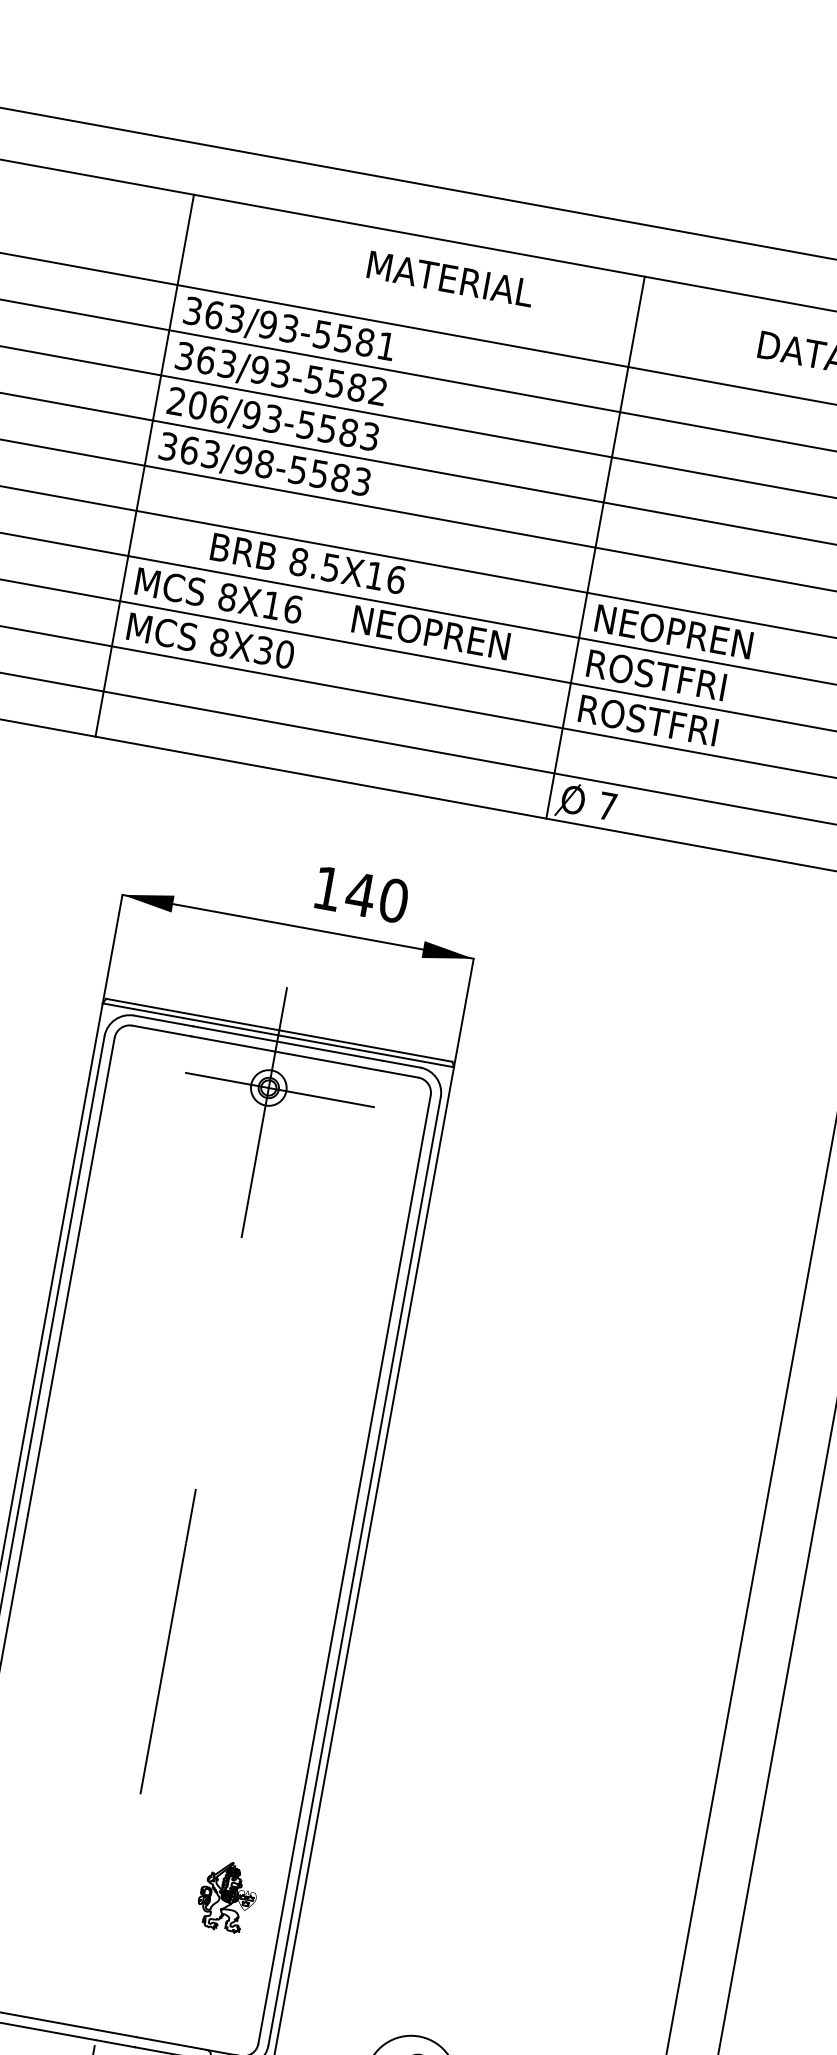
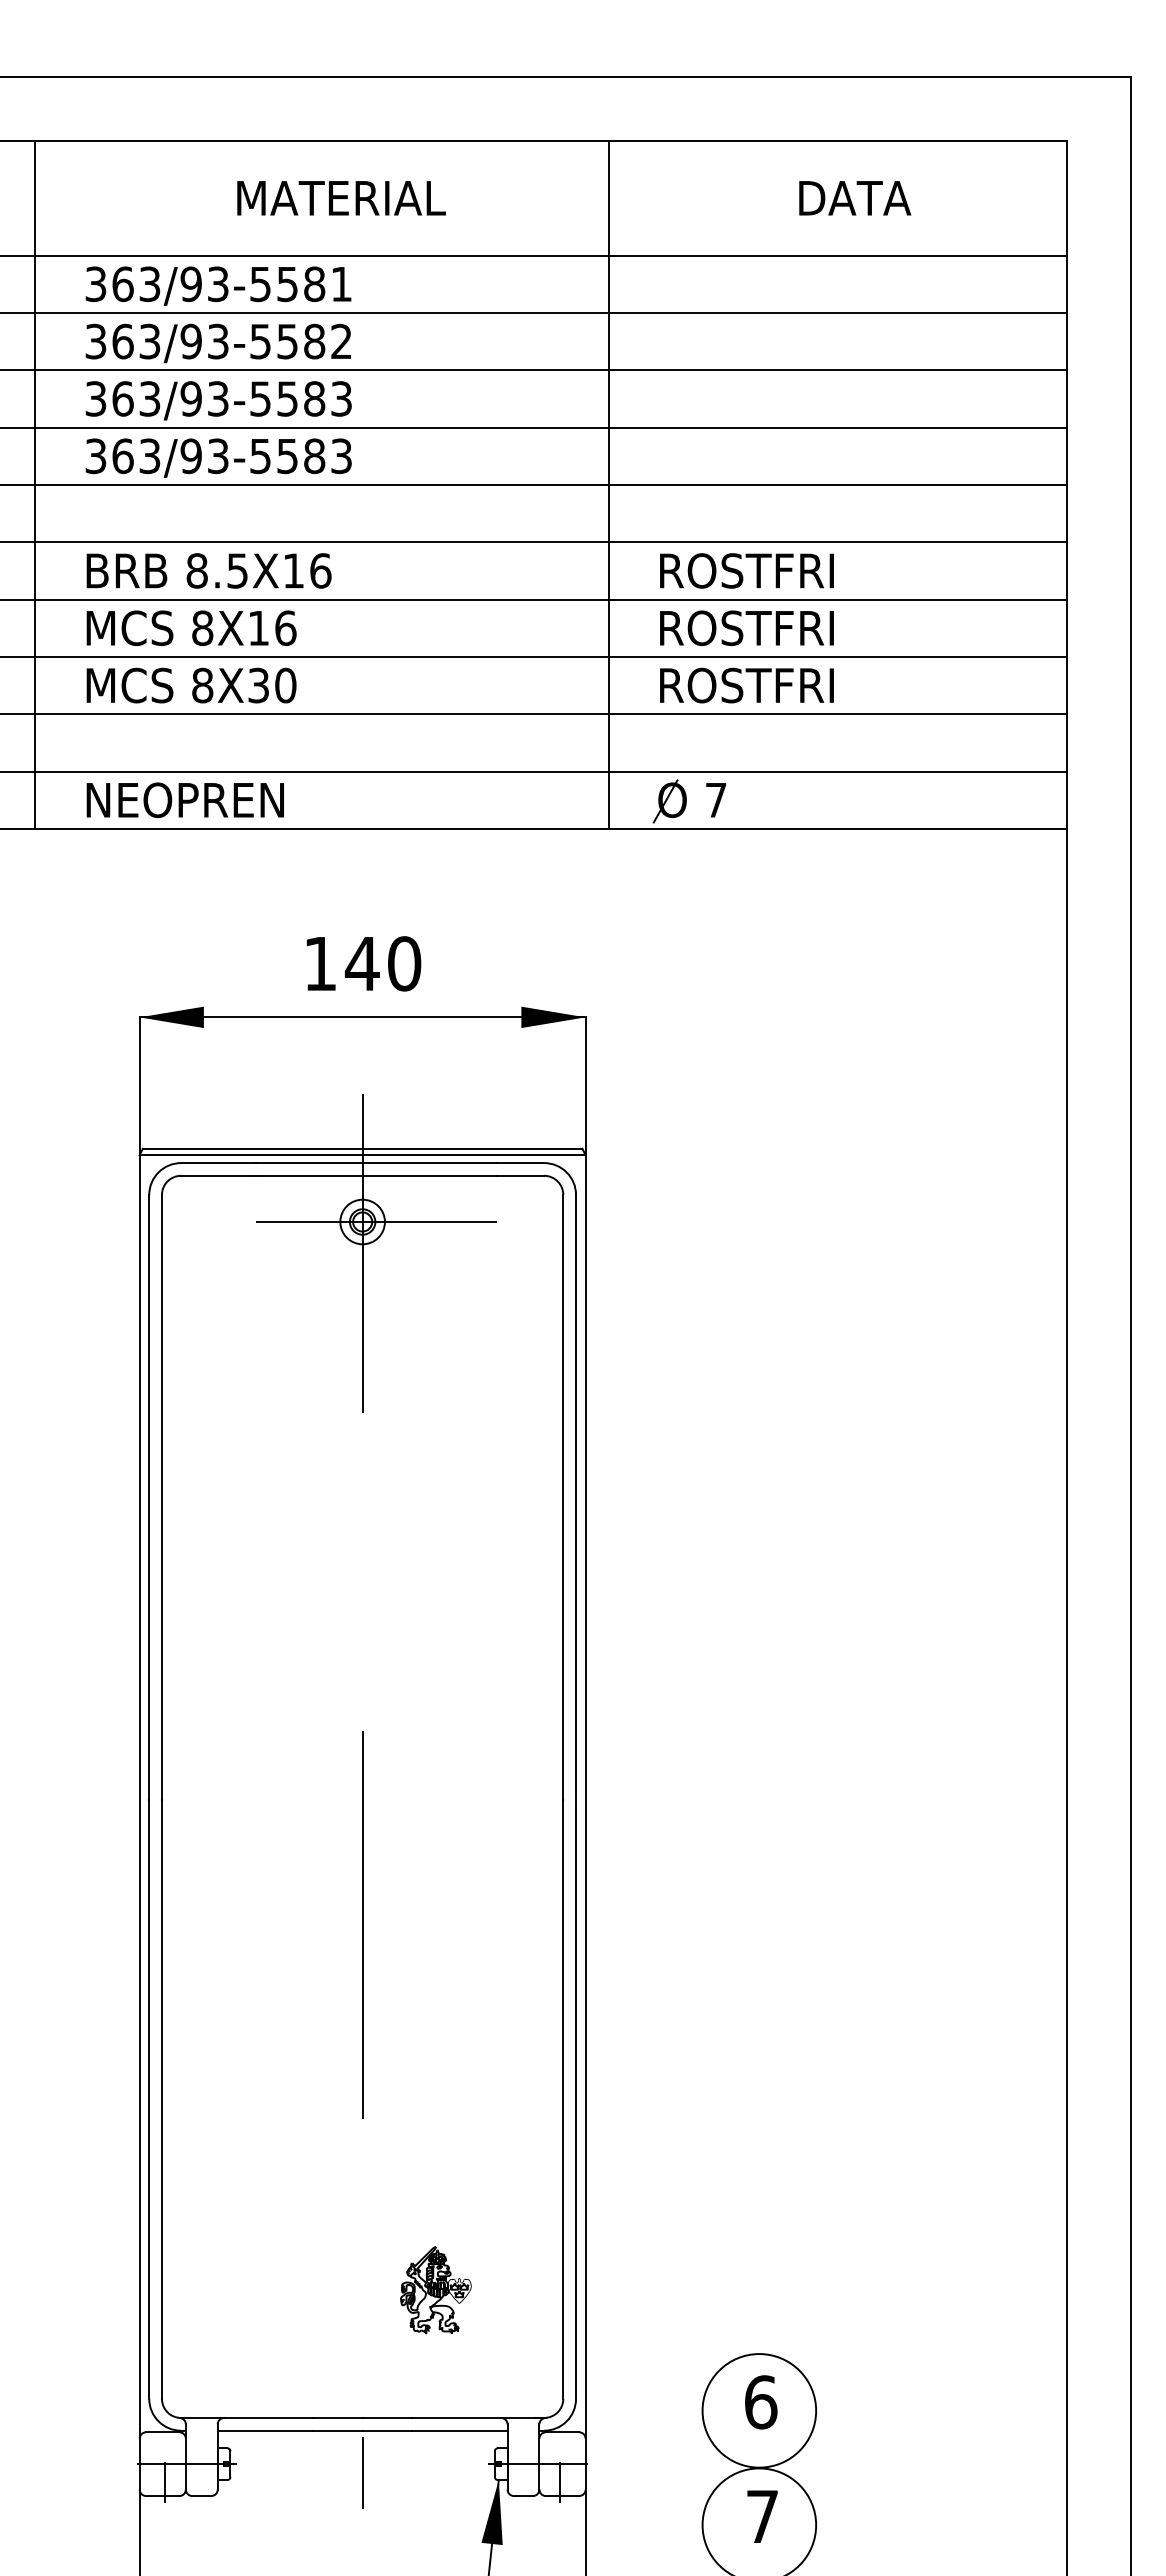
text: (450, 279) -> (341, 198), moved
text: (197, 404) -> (122, 398), 206/93-5583 -> 363/93-5583
text: (264, 464) -> (217, 456), 363/98-5583 -> 363/93-5583
line: (145, 465) -> (35, 484), moved
line: (595, 547) -> (608, 484), moved
text: (307, 563) -> (208, 570), moved
text: (675, 631) -> (760, 570), NEOPREN -> ROSTFRI
text: (430, 632) -> (184, 800), moved
text: (362, 894) -> (364, 963), moved
part: (227, 1897) -> (435, 2290), moved

